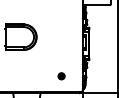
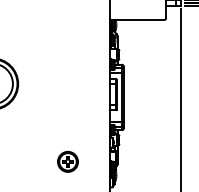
part: (61, 76) -> (67, 162), size x1.6

